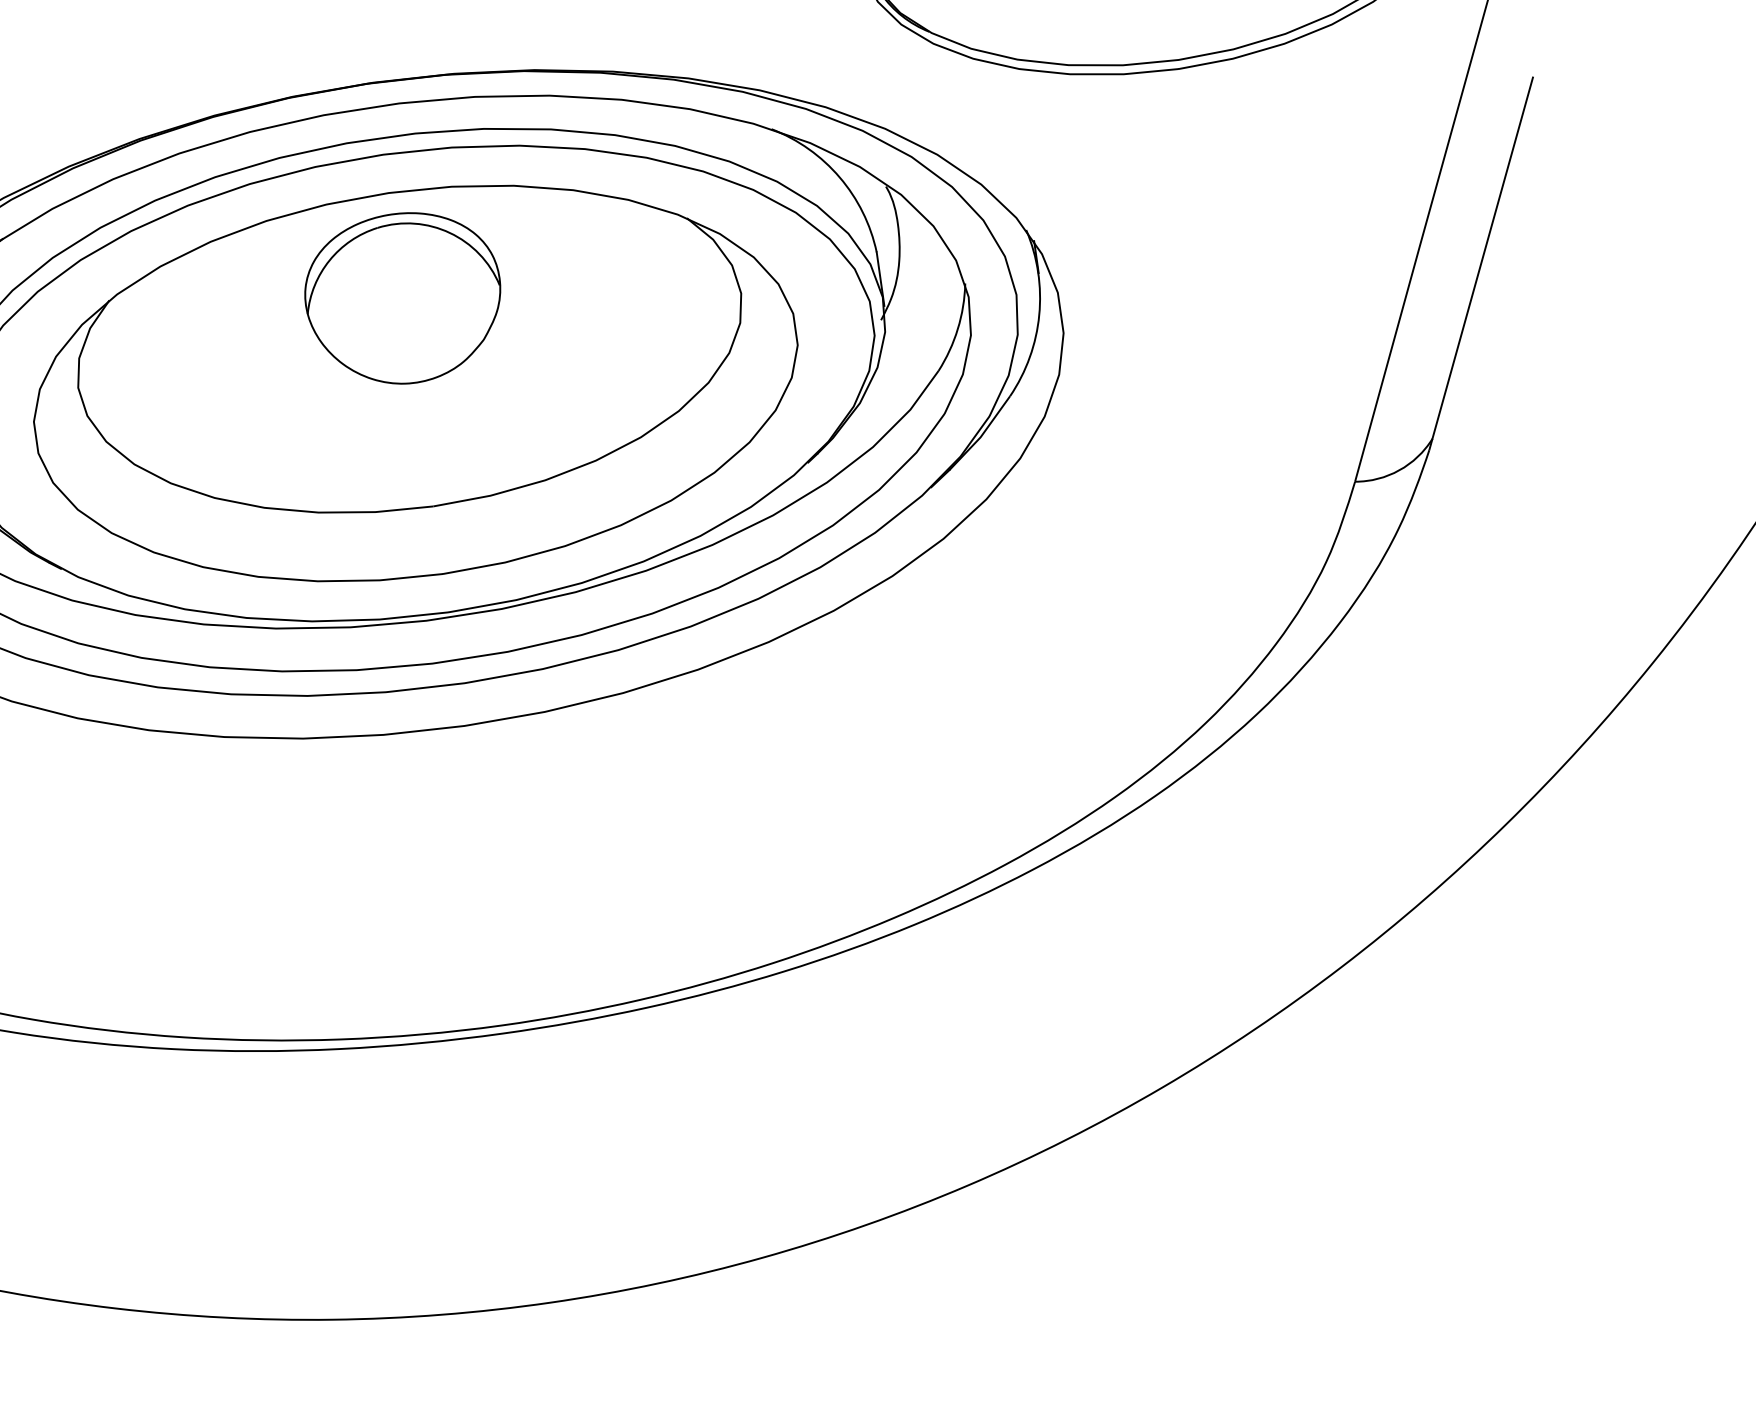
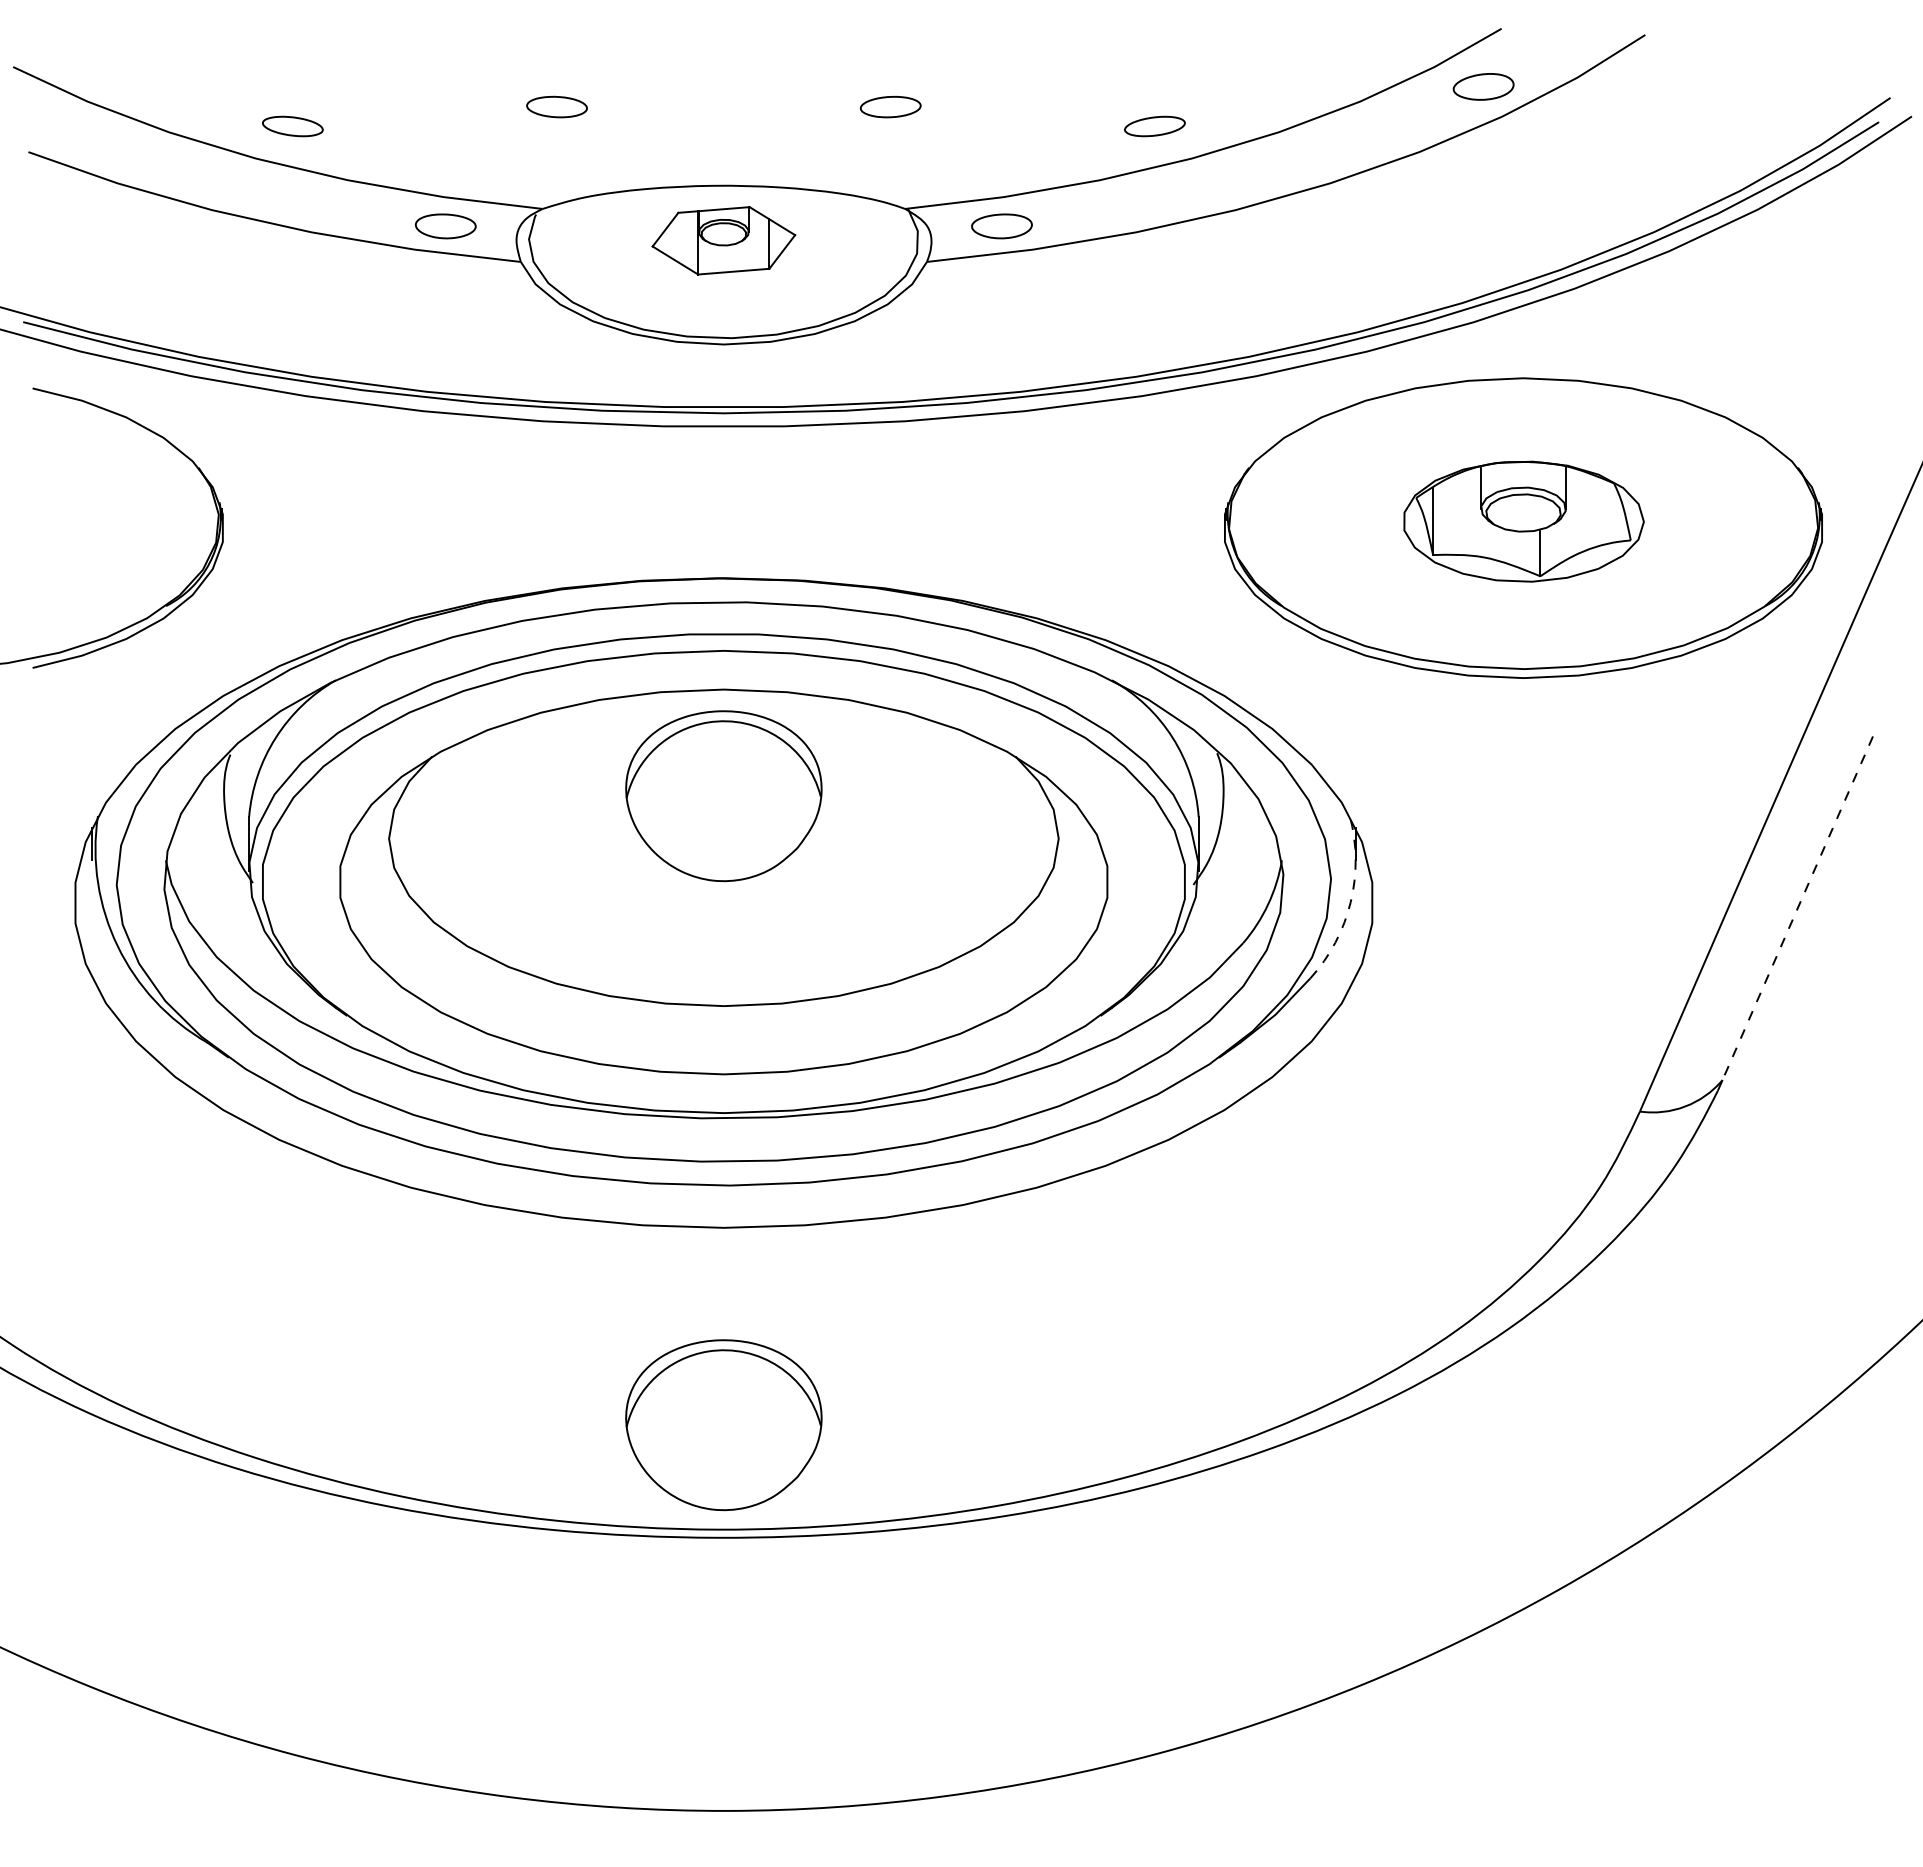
line: (1482, 258) -> (1797, 908), solid -> dashed
arc: (1039, 315) -> (1350, 902), solid -> dashed
part: (492, 921) -> (723, 1425), added

